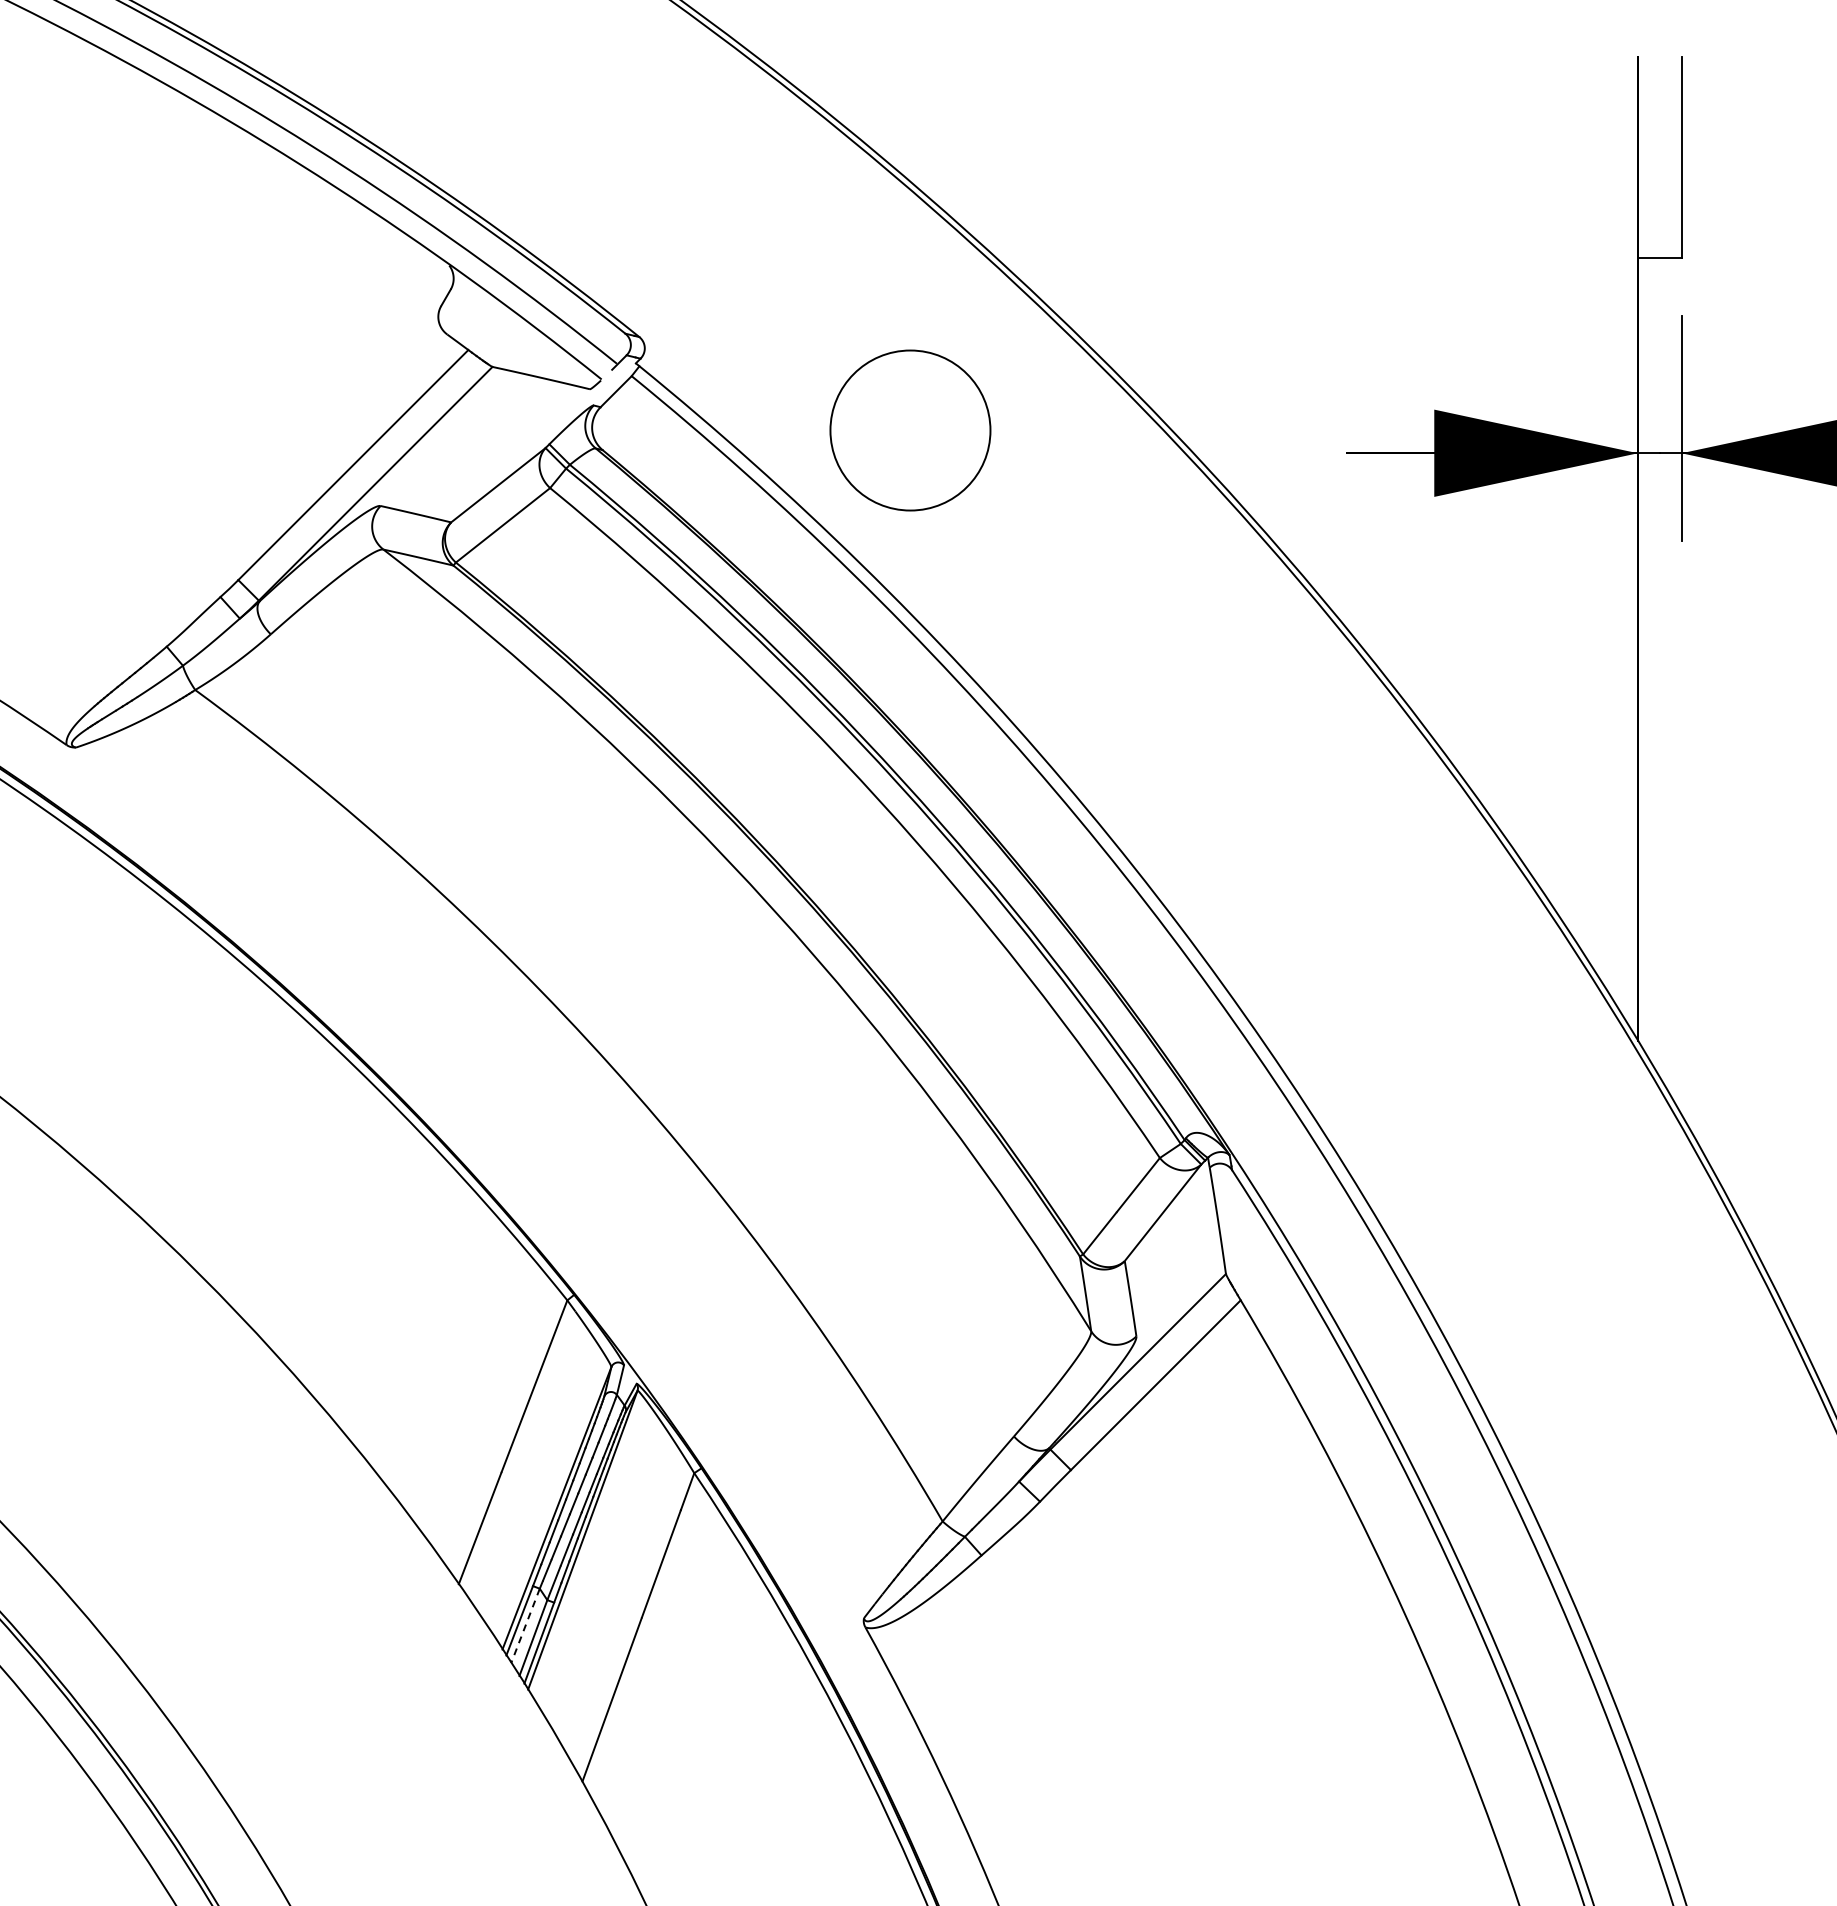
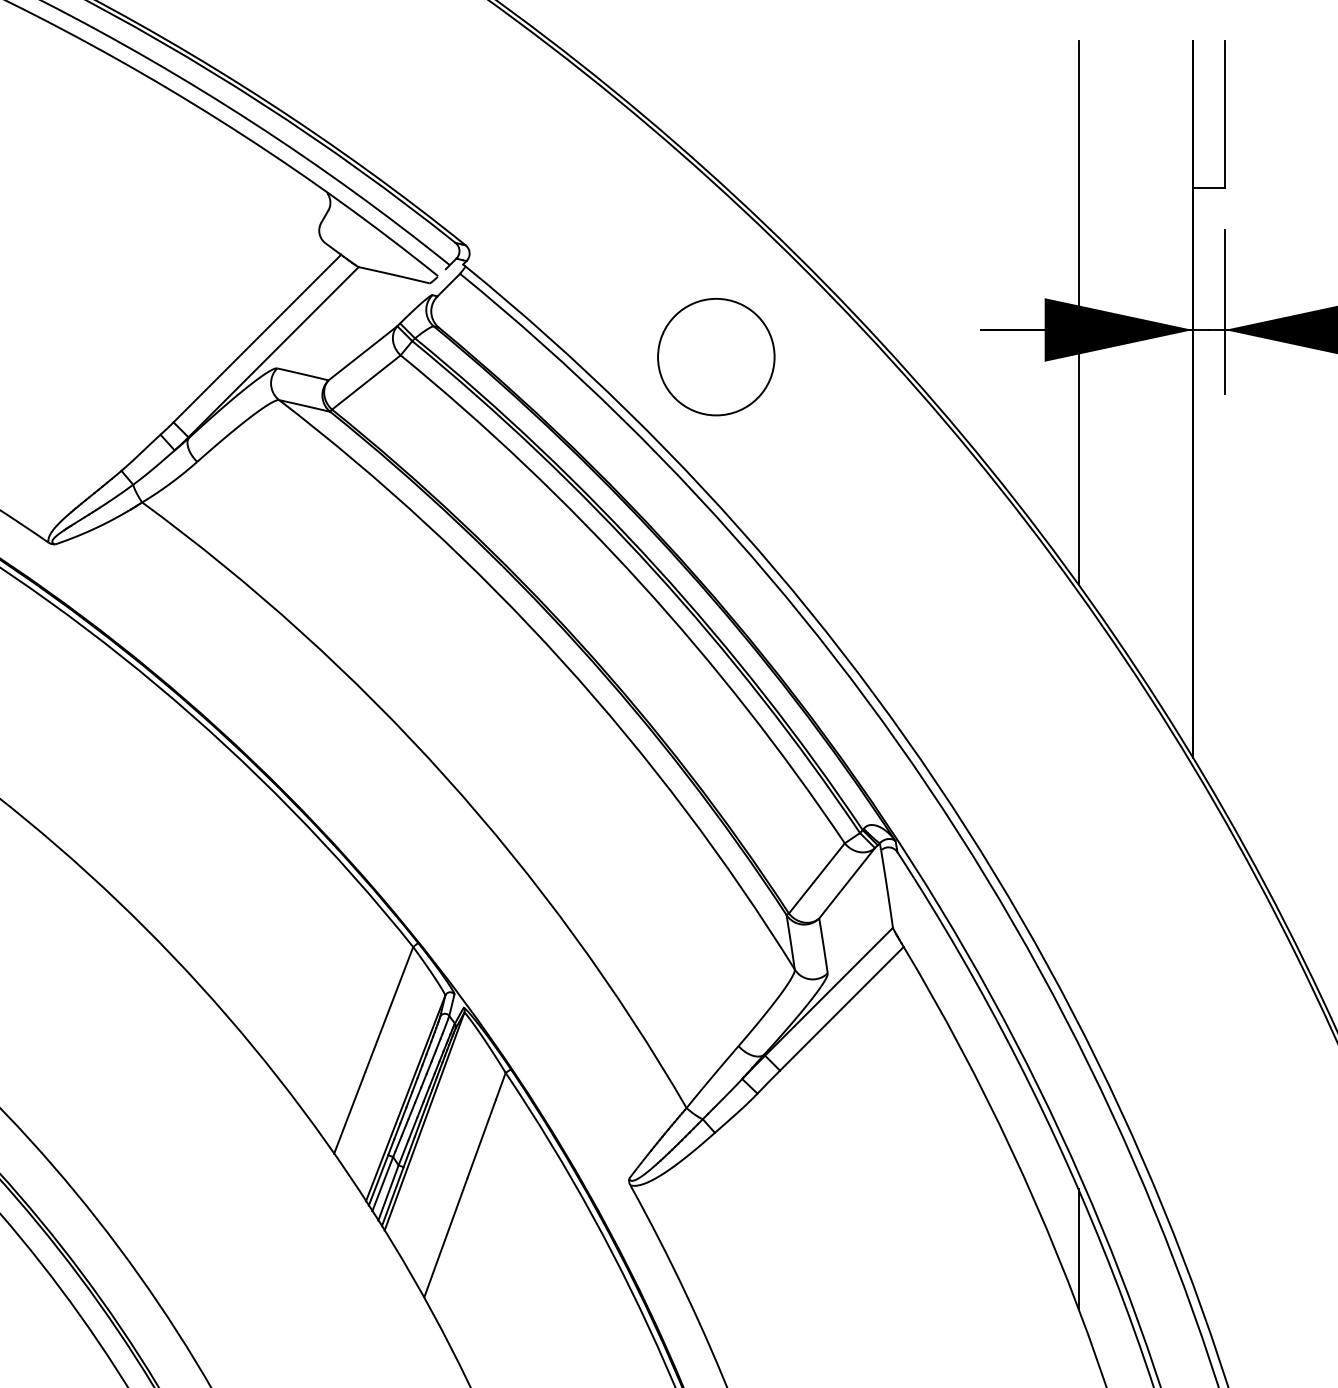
circle: (910, 430) -> (716, 357), moved
line: (1480, 430) -> (1078, 313), added
line: (525, 1625) -> (382, 1183), dashed -> solid
line: (1480, 1715) -> (1078, 1249), added

